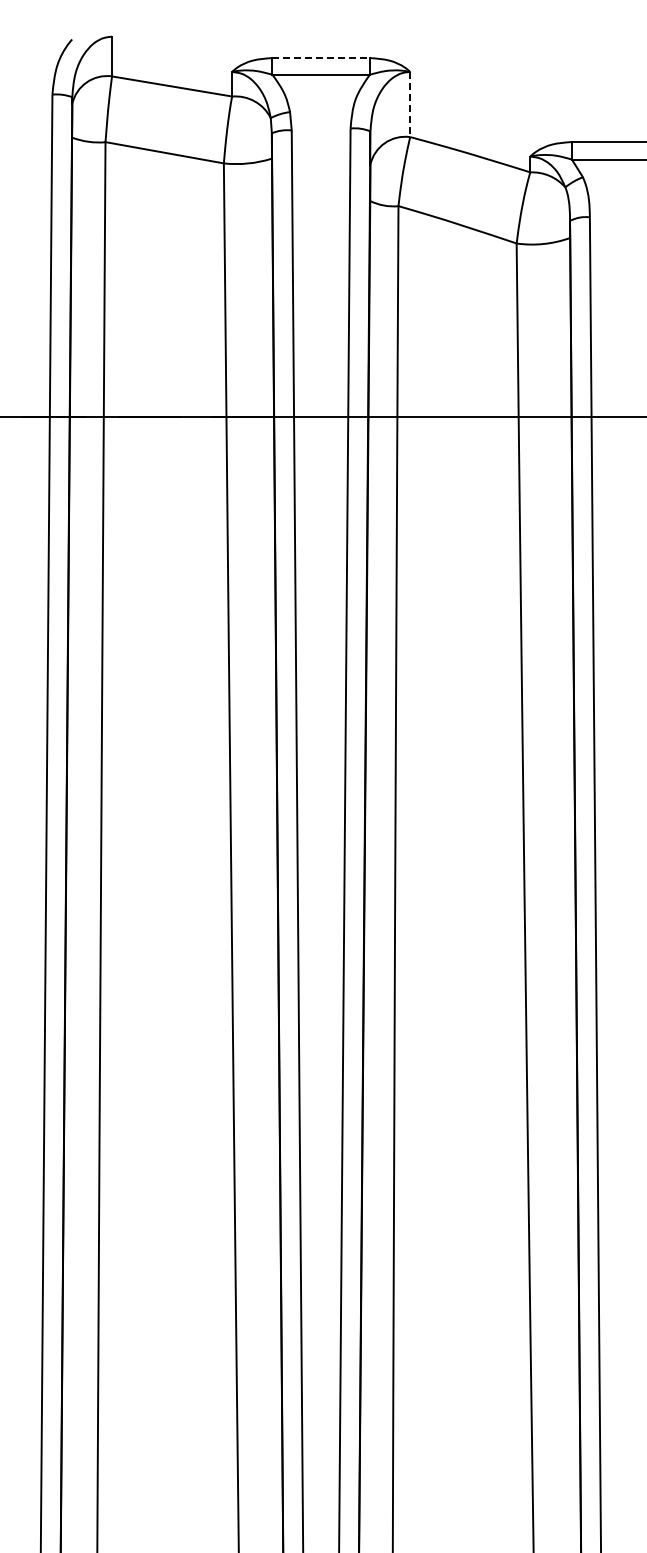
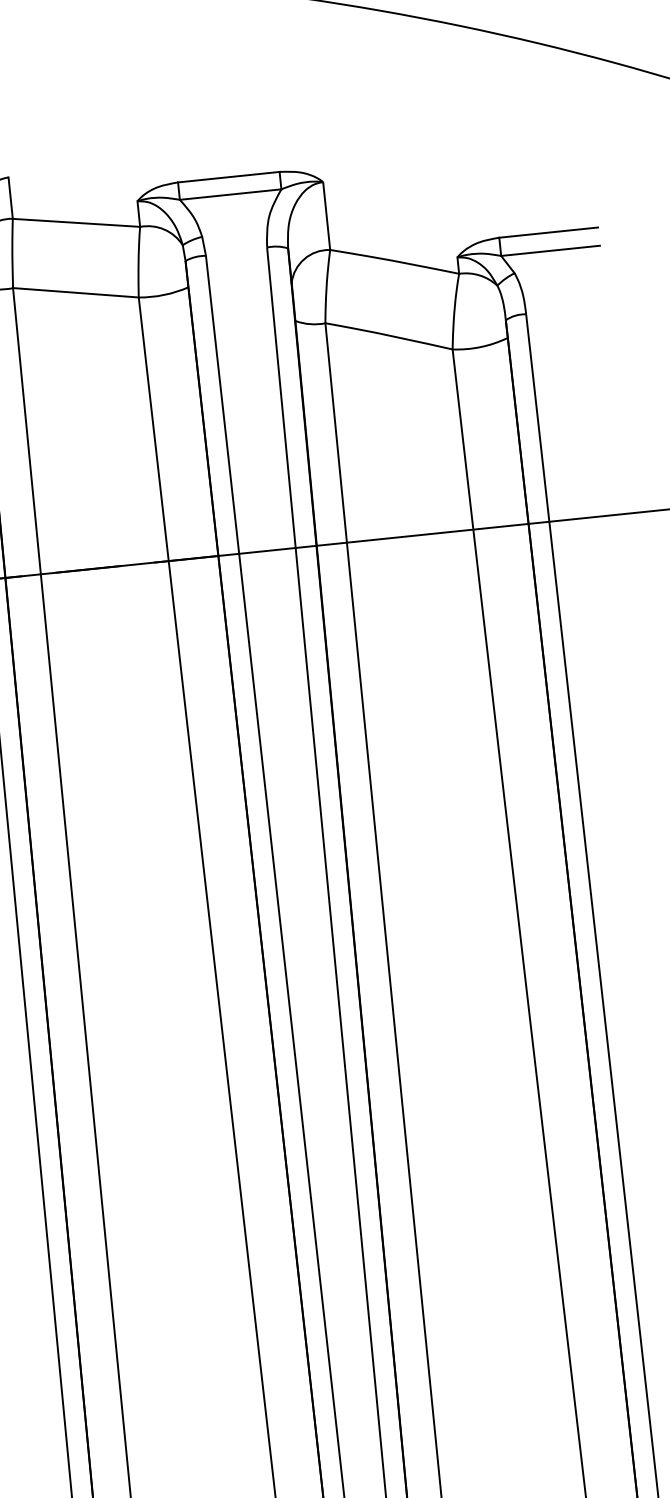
line: (321, 58) -> (229, 177), dashed -> solid
line: (410, 104) -> (326, 215), dashed -> solid

